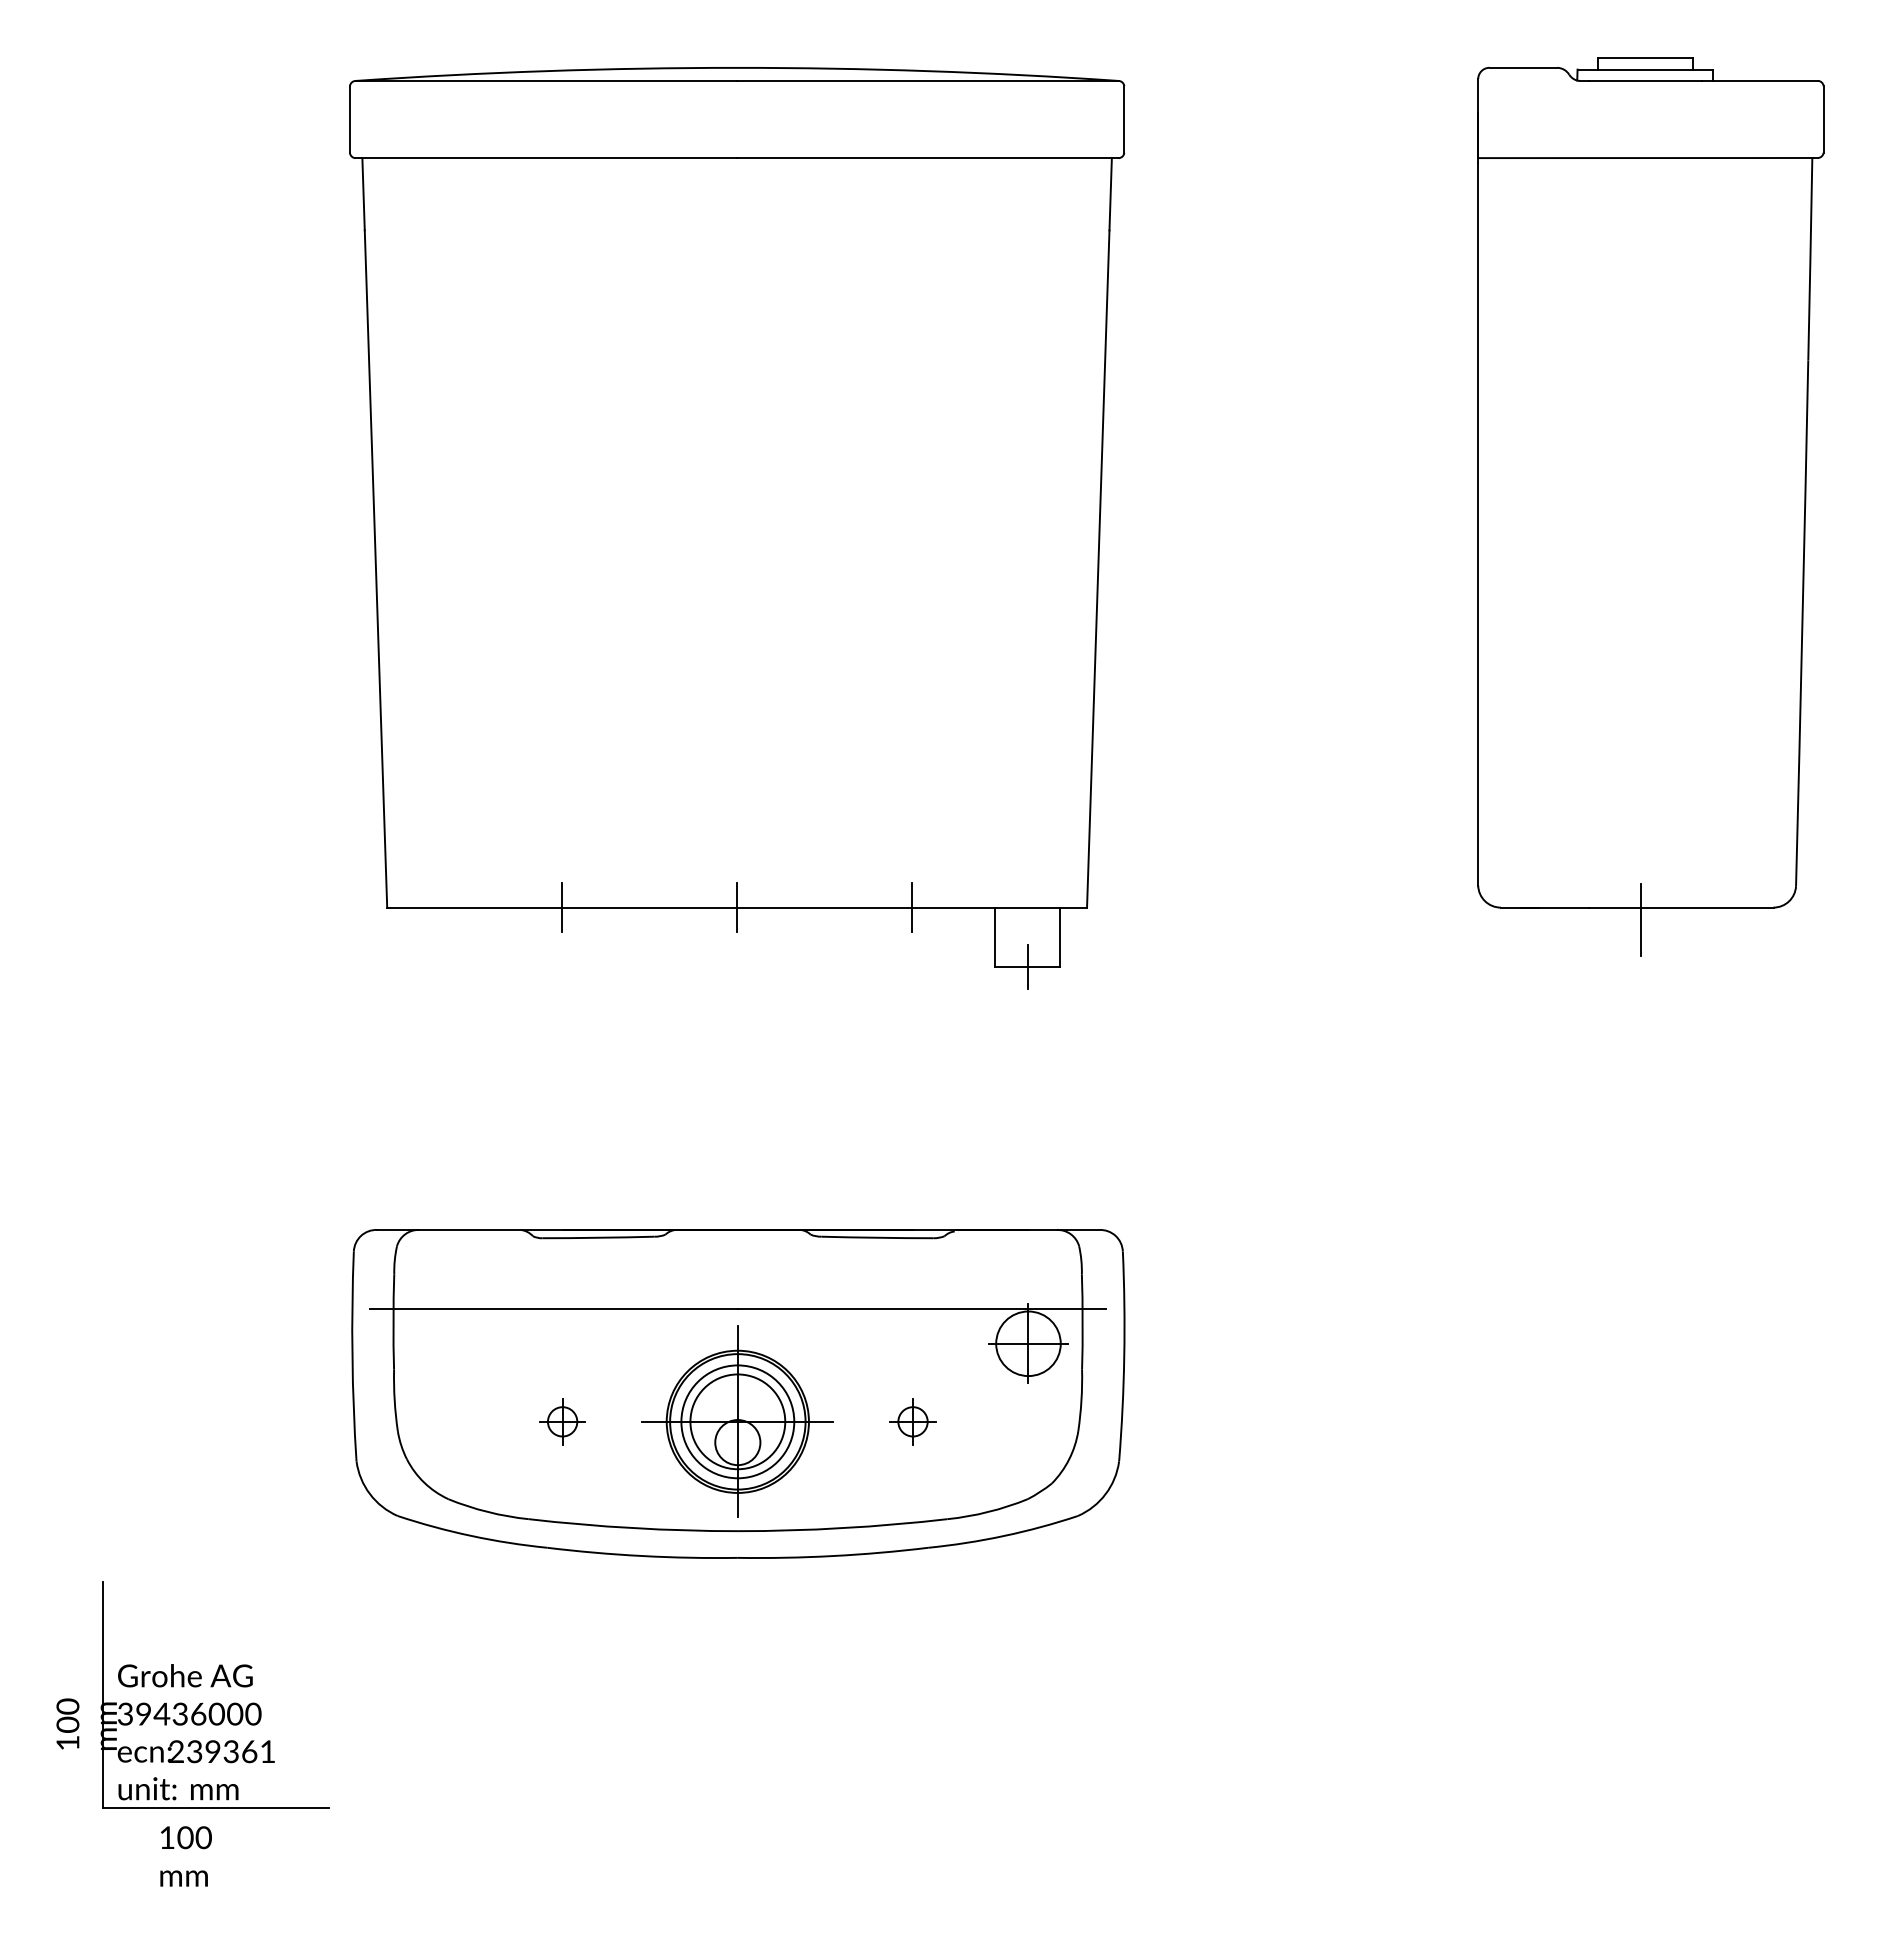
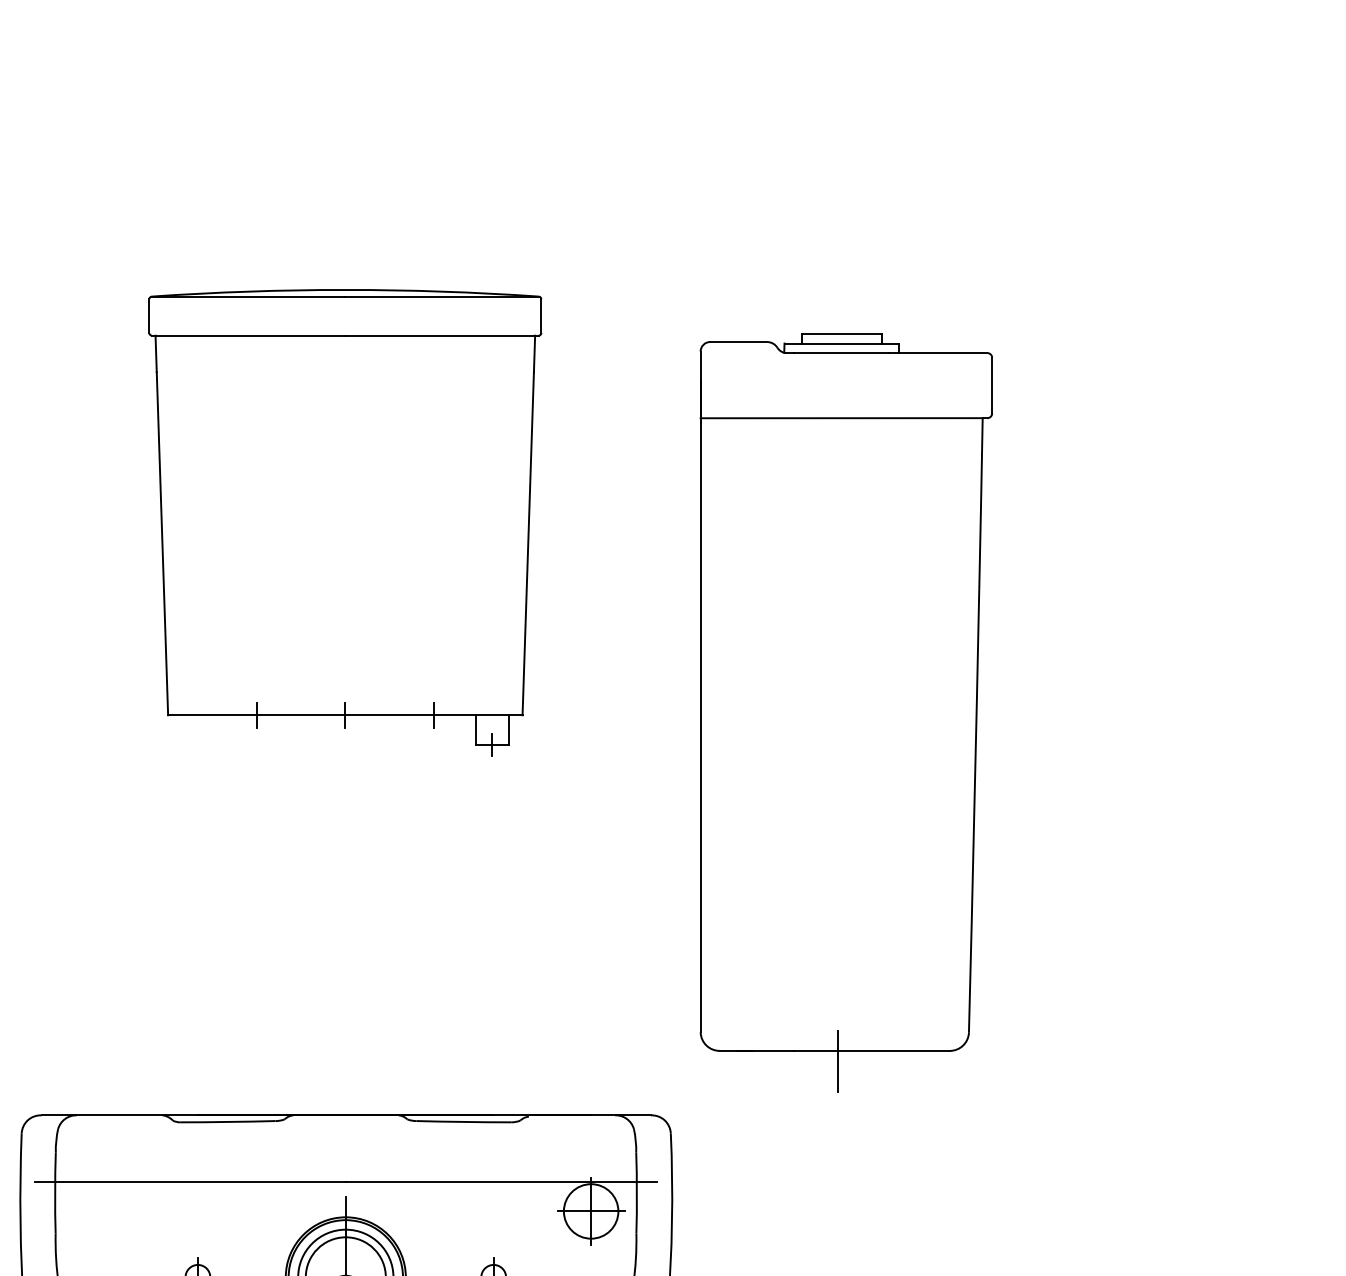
part: (1650, 506) -> (846, 712), moved
part: (737, 528) -> (345, 523), size x0.6

